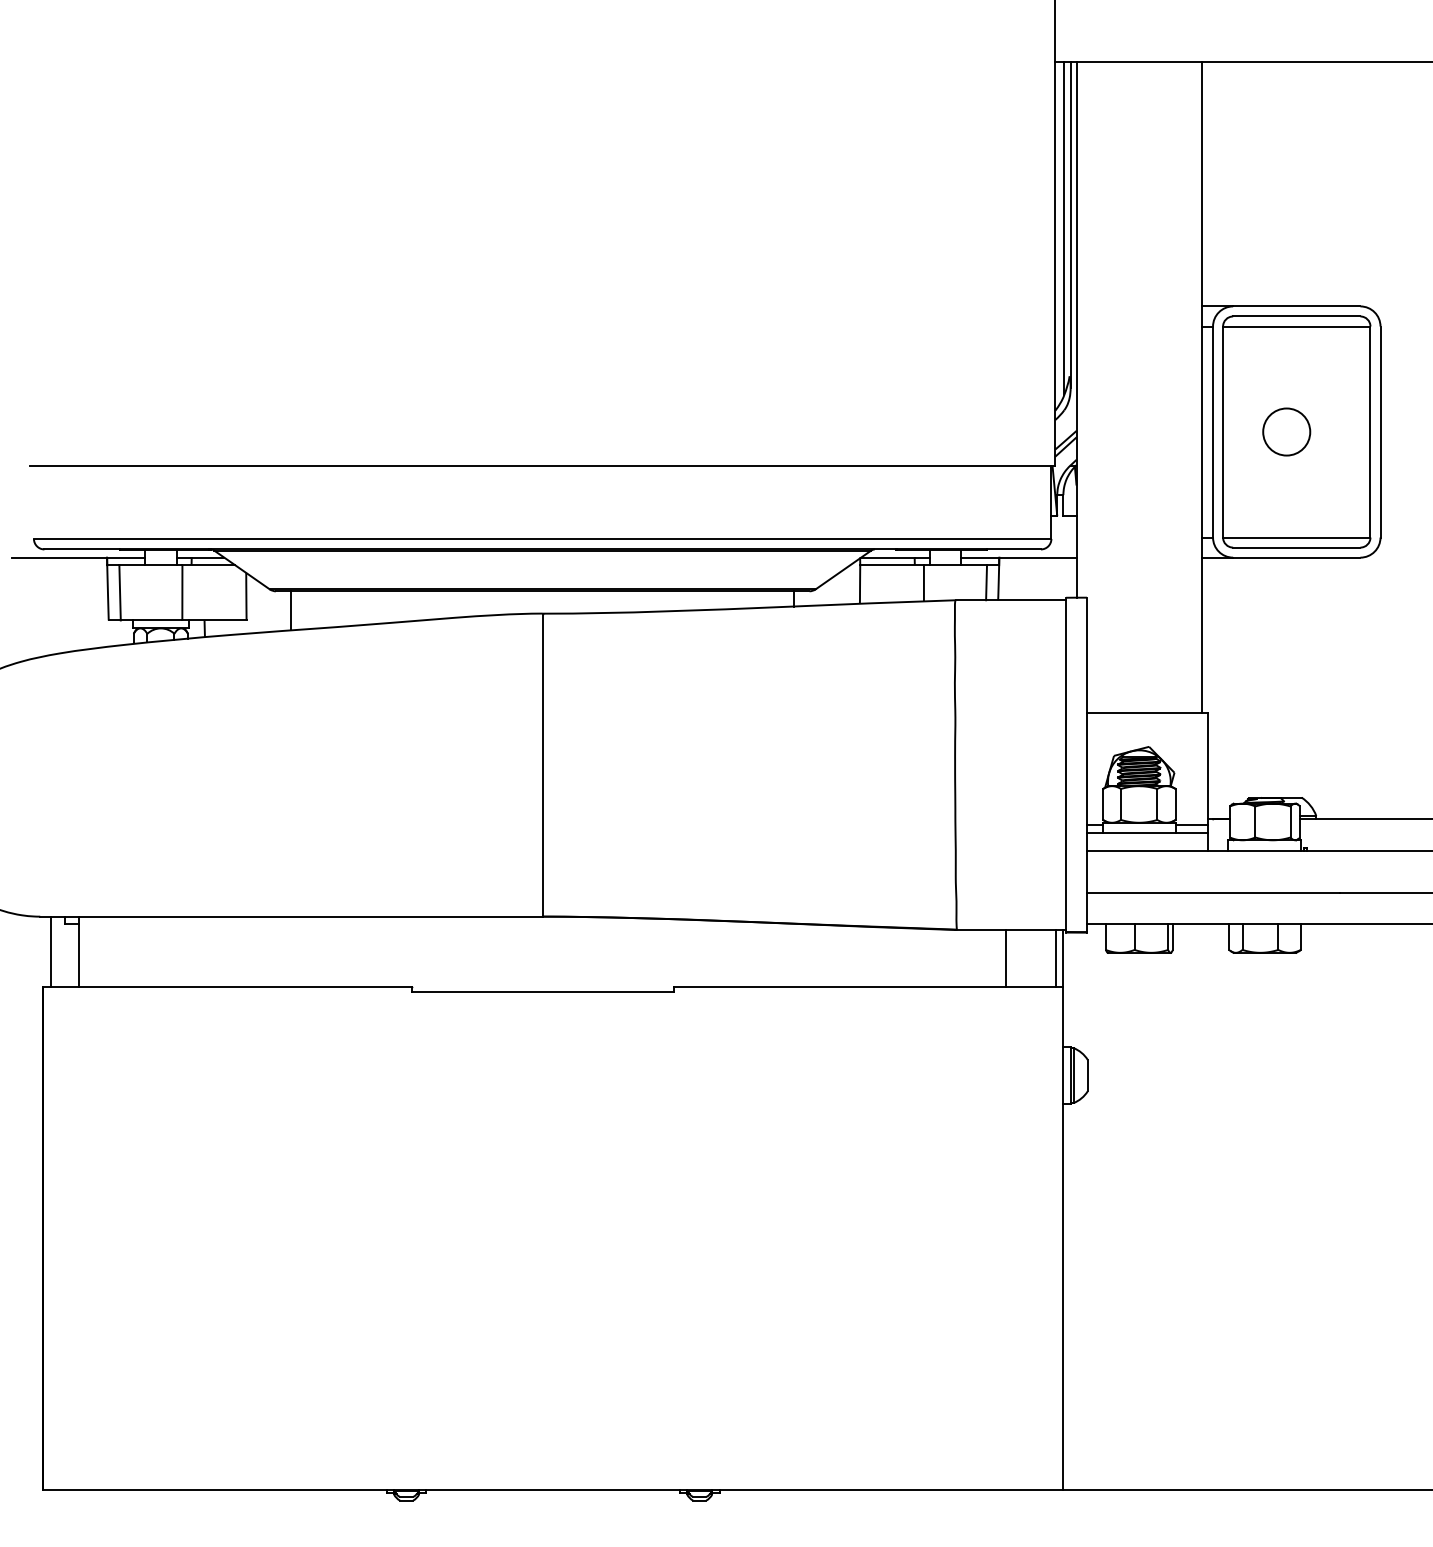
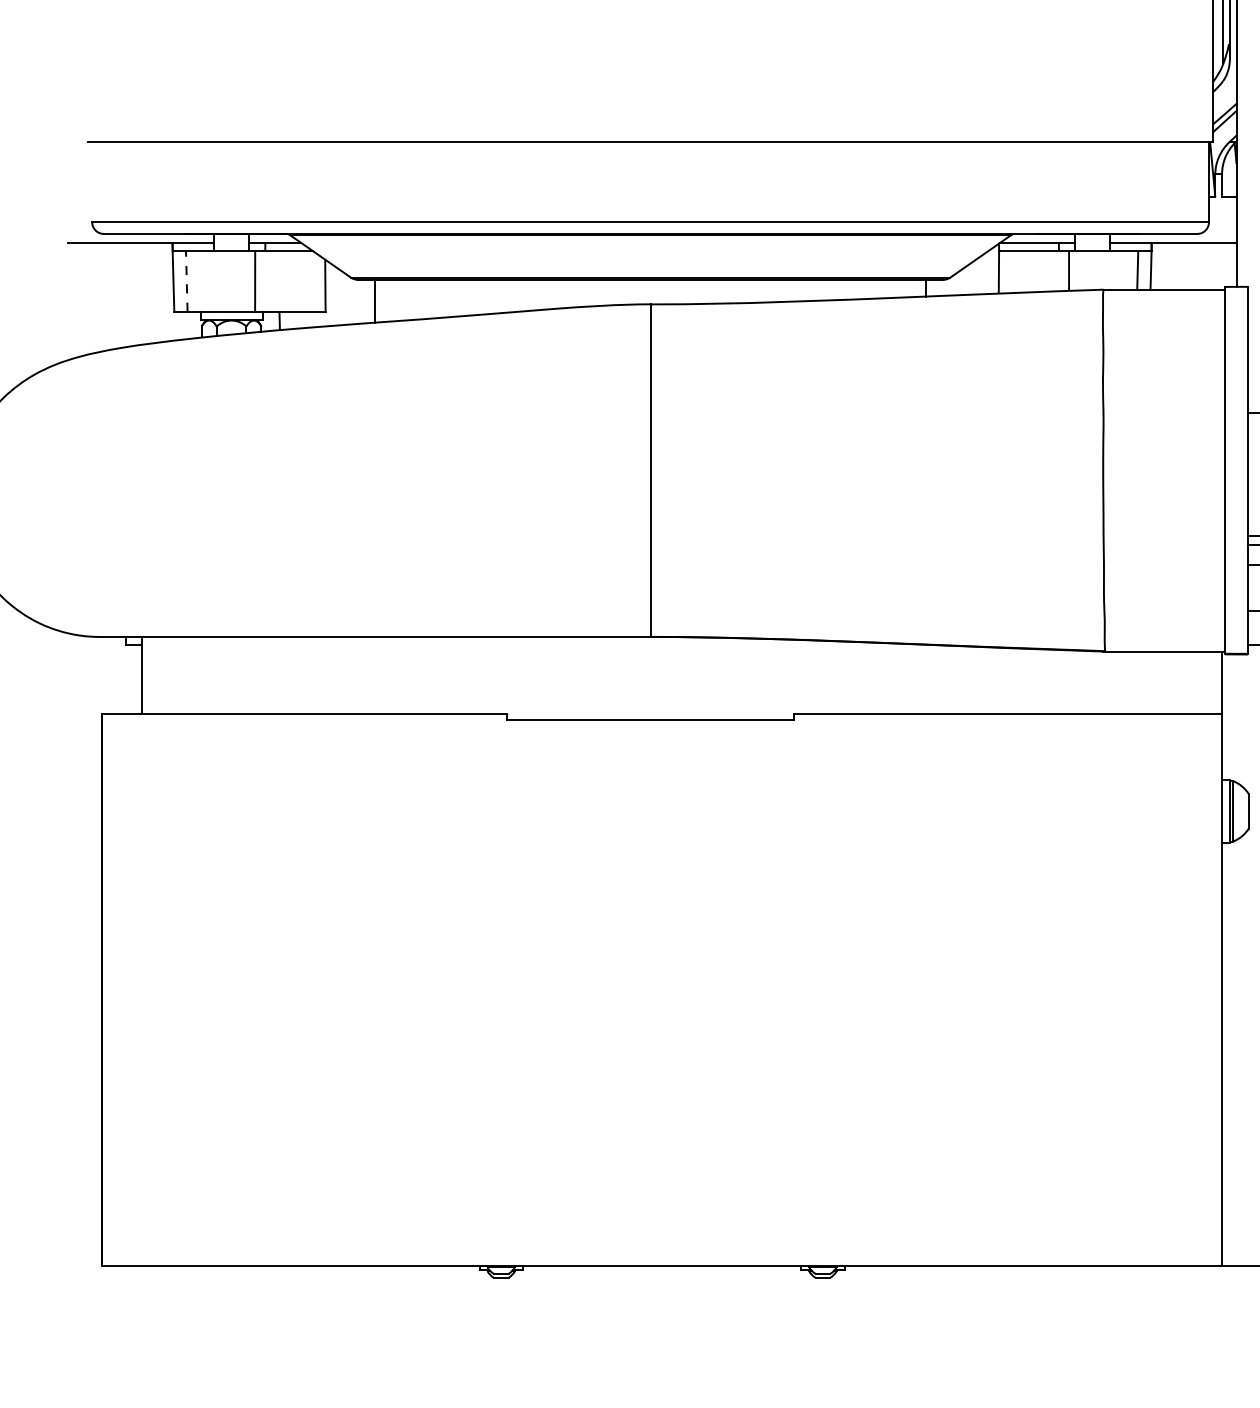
line: (120, 592) -> (187, 281), solid -> dashed
line: (50, 951) -> (110, 675), removed
line: (1006, 958) -> (1159, 682), removed
line: (1055, 958) -> (1213, 682), removed

